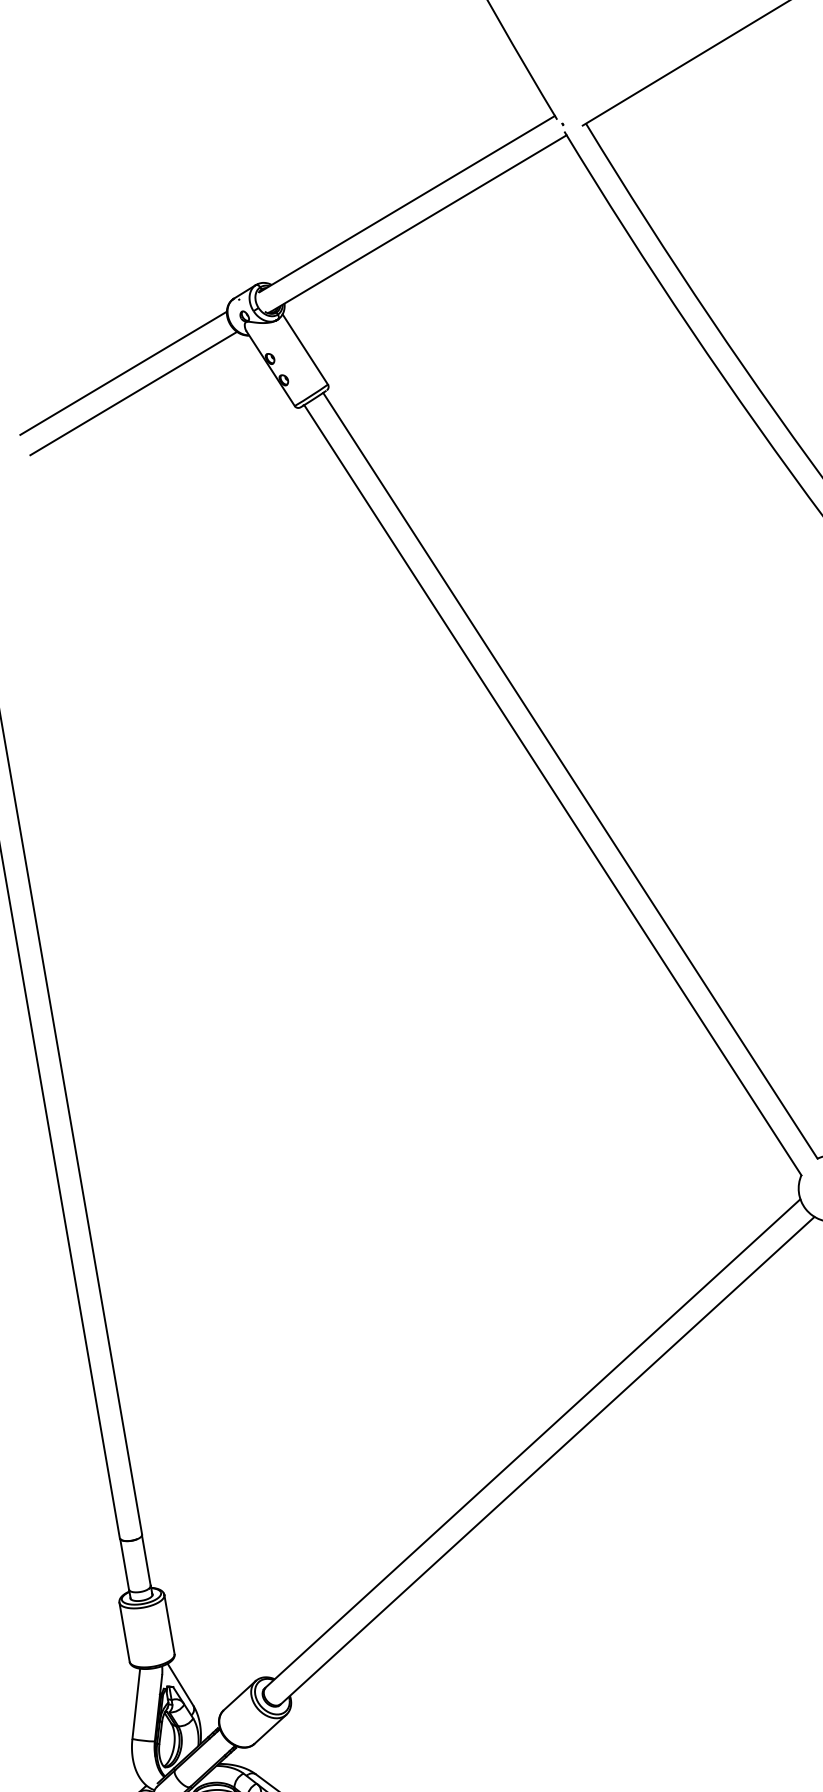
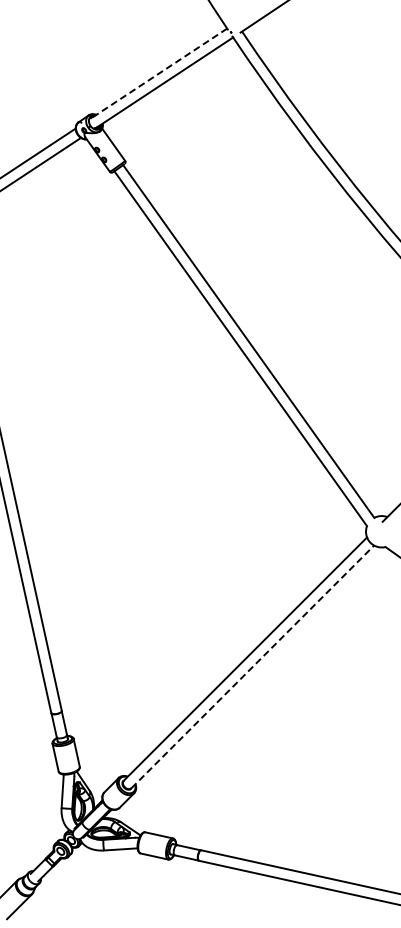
line: (408, 203) -> (159, 73), solid -> dashed
line: (547, 1459) -> (252, 666), solid -> dashed

